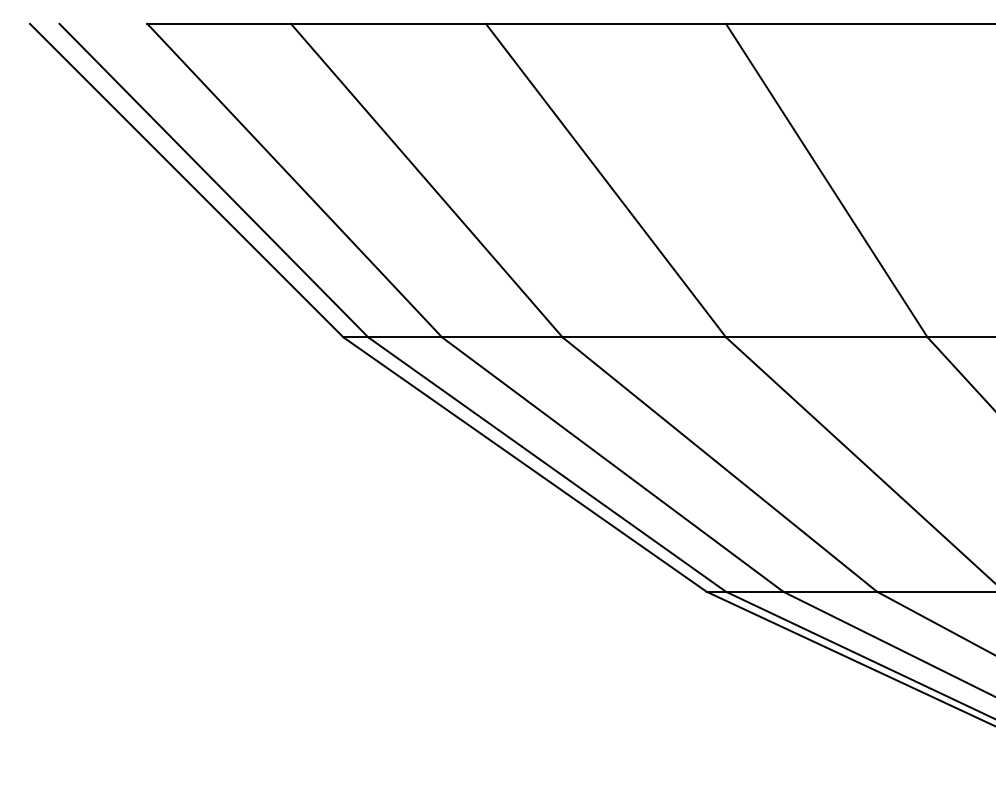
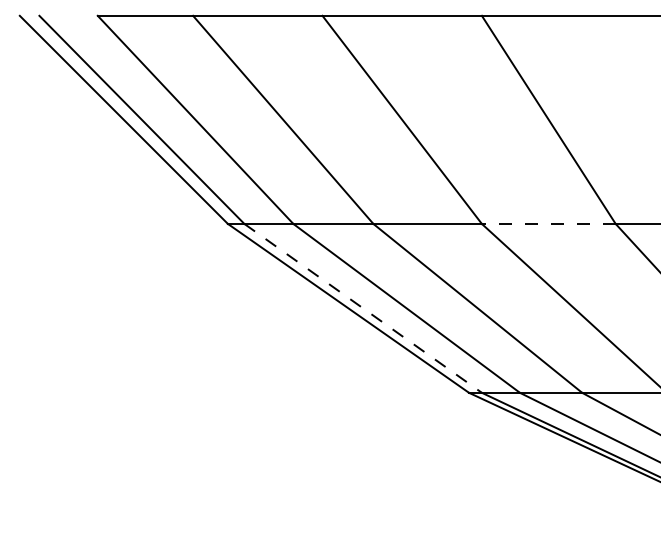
line: (826, 336) -> (548, 223), solid -> dashed
line: (547, 464) -> (363, 308), solid -> dashed

